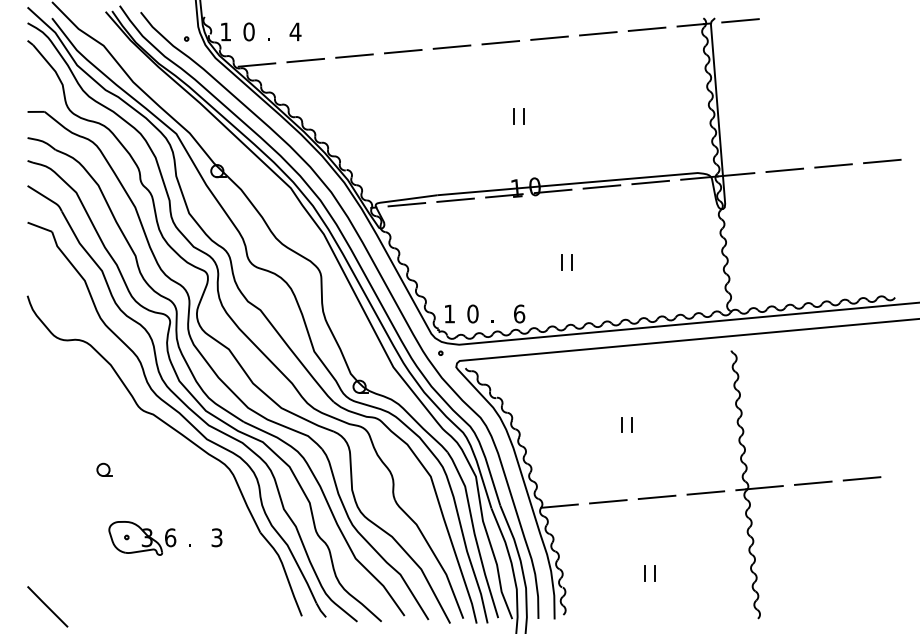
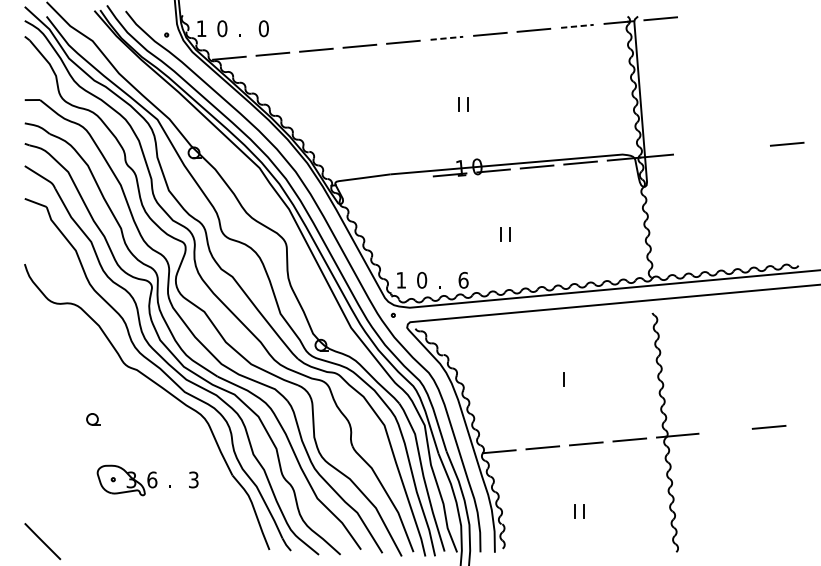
line: (647, 29) -> (577, 26), solid -> dashed
text: (295, 31) -> (263, 28), 4 -> 0
line: (501, 42) -> (447, 38), solid -> dashed
line: (833, 165) -> (743, 147), removed
line: (784, 170) -> (699, 152), removed
line: (455, 199) -> (406, 178), removed
line: (406, 204) -> (362, 182), removed
line: (621, 424) -> (554, 378), removed
line: (813, 482) -> (725, 430), removed

